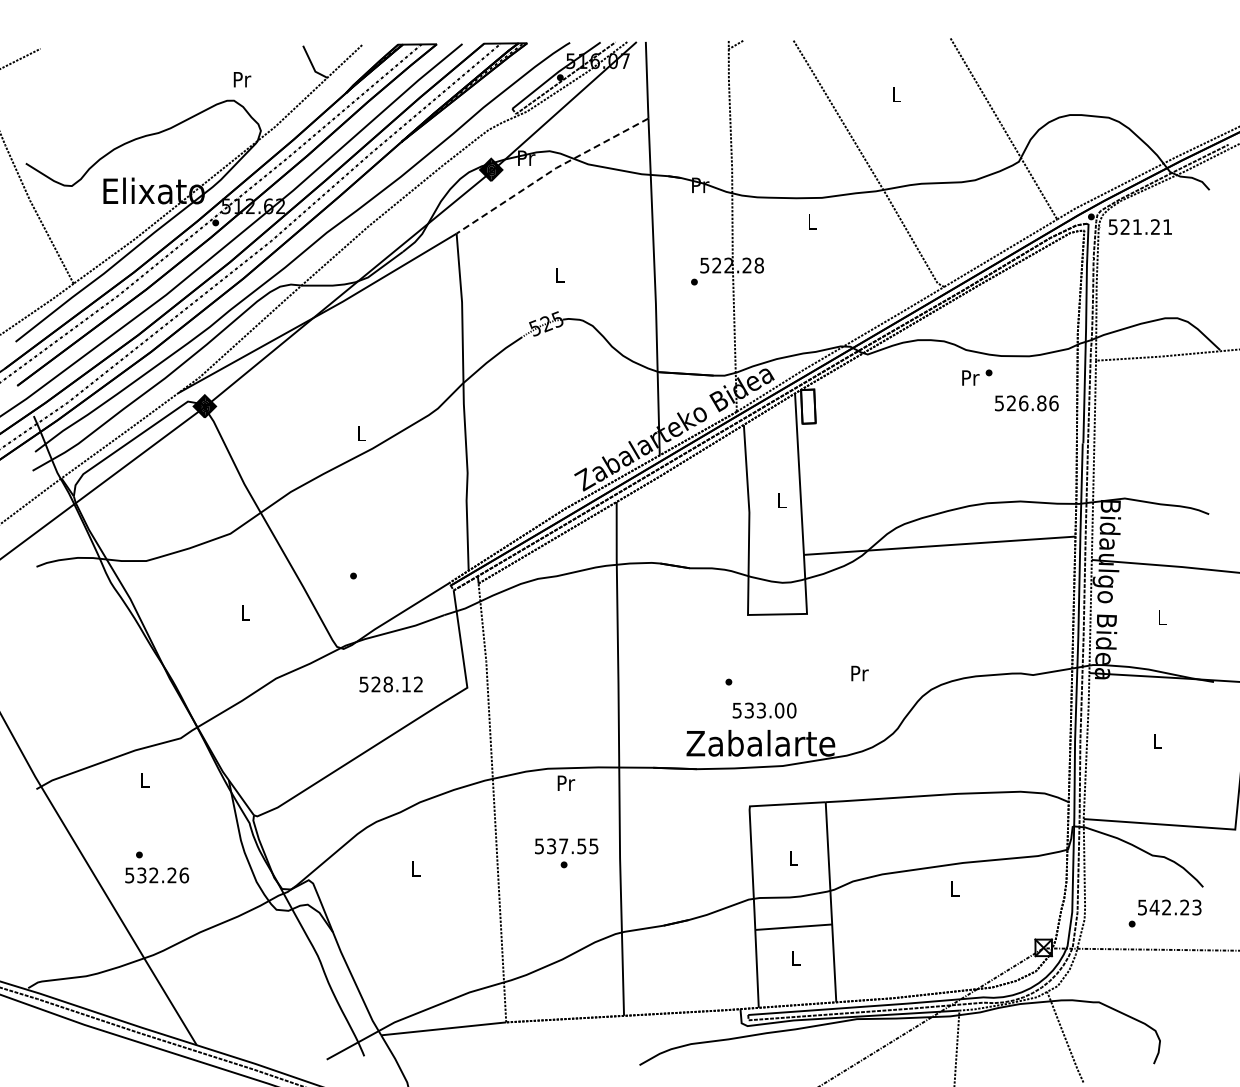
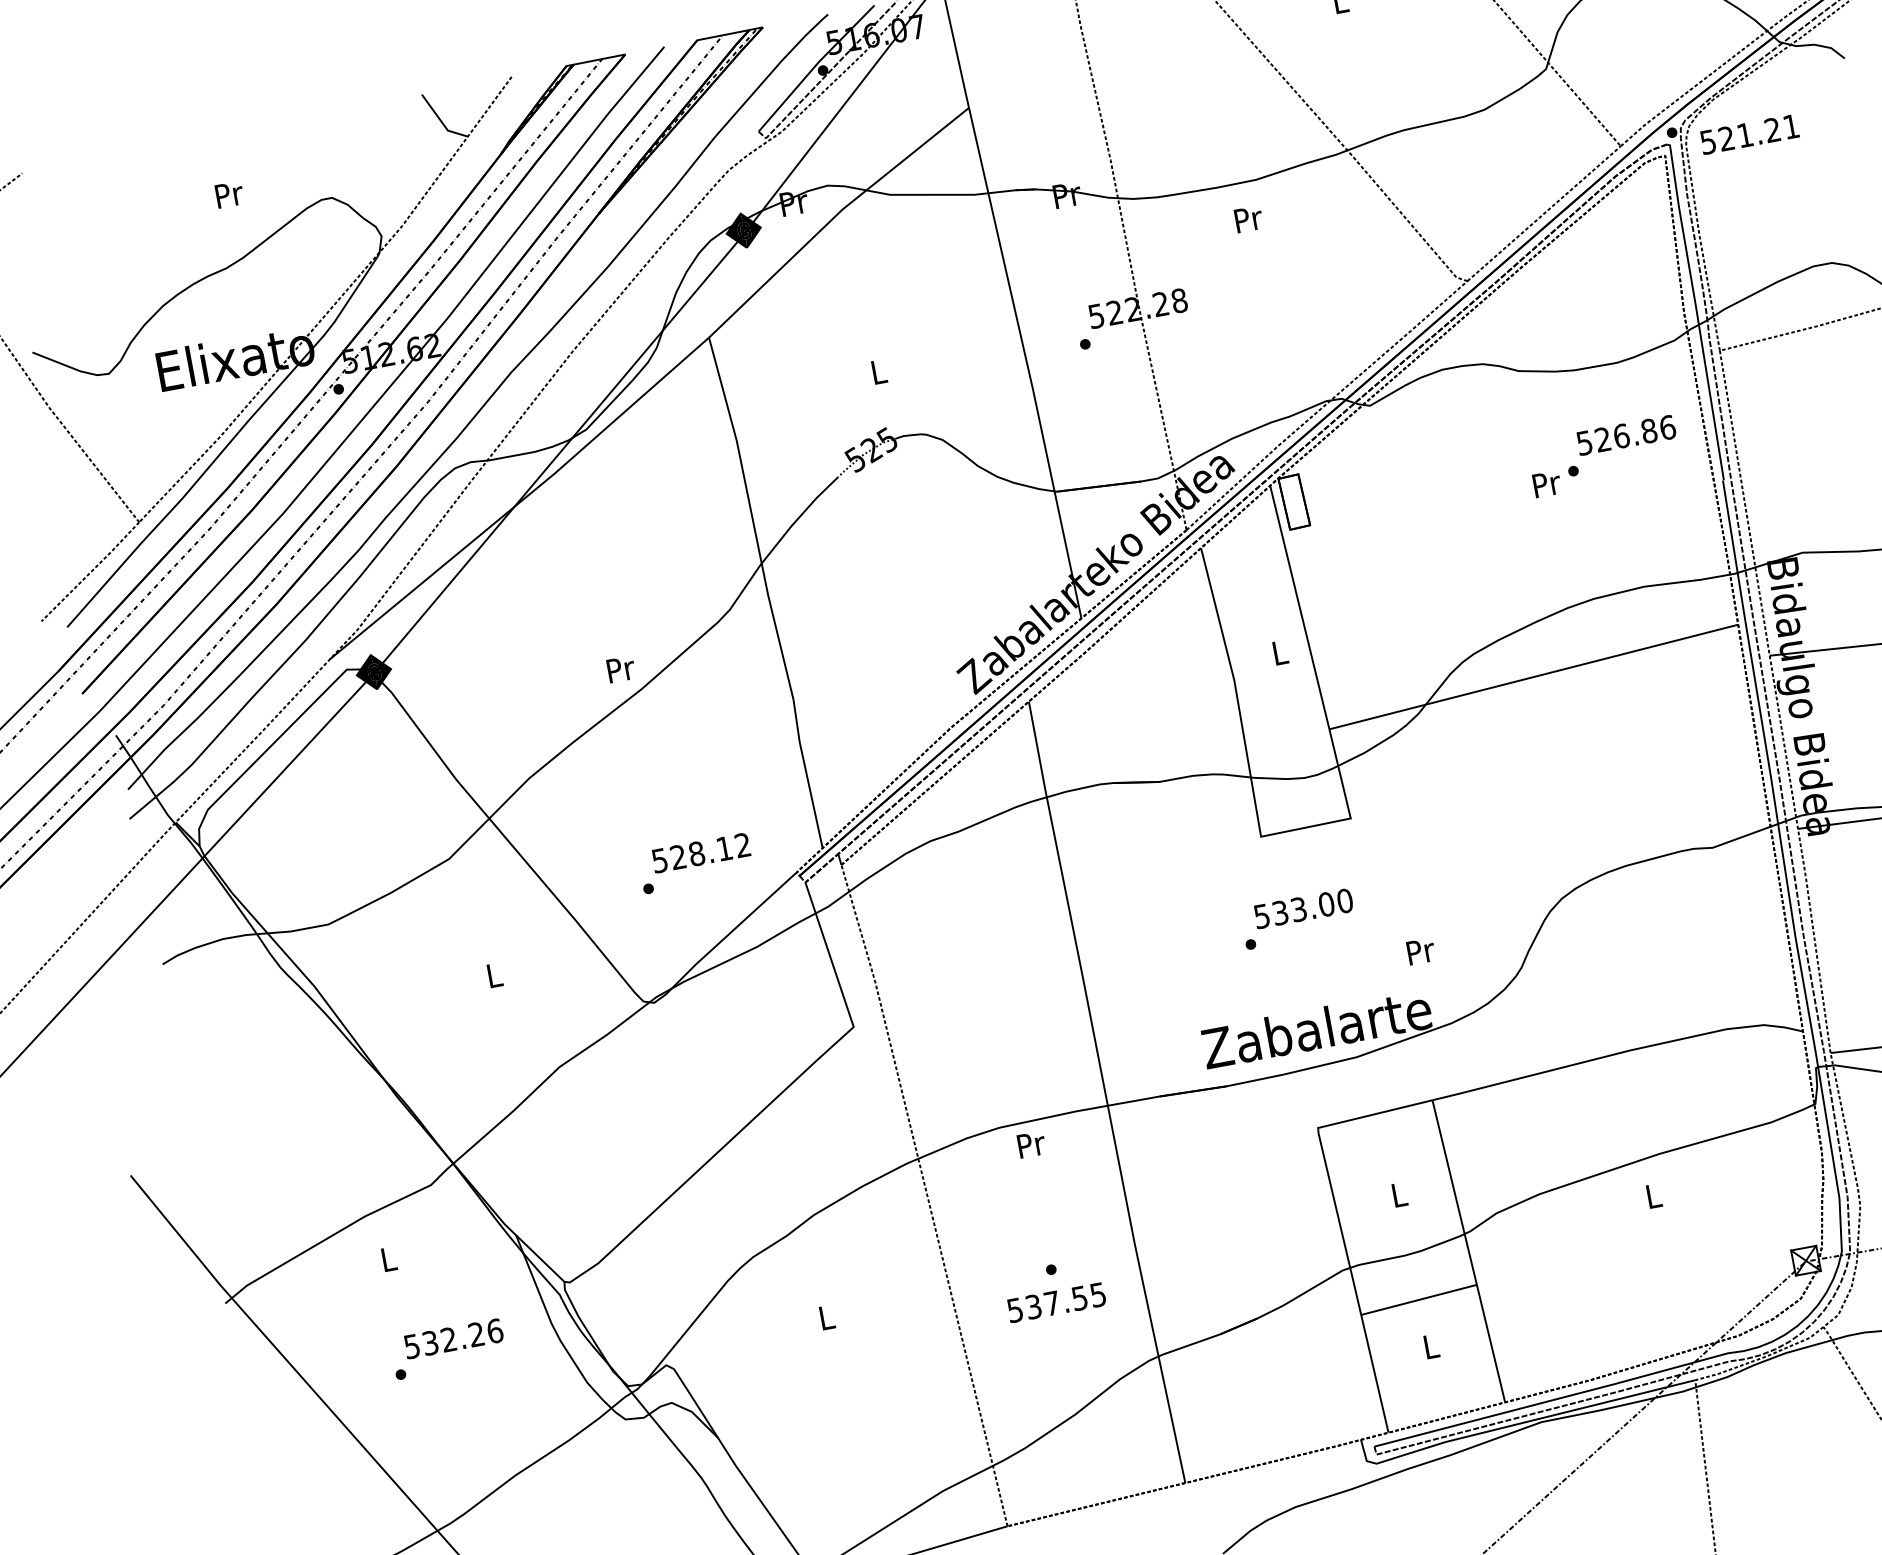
text: (242, 79) -> (229, 194), moved
line: (550, 171) -> (834, 216), dashed -> solid
text: (812, 221) -> (1248, 218), L -> Pr
text: (977, 377) -> (1557, 481), moved
text: (361, 433) -> (620, 669), L -> Pr
text: (859, 673) -> (1420, 951), moved
text: (390, 684) -> (700, 853), moved
text: (764, 710) -> (1303, 908), moved
text: (566, 846) -> (1056, 1302), moved
text: (157, 875) -> (454, 1338), moved

